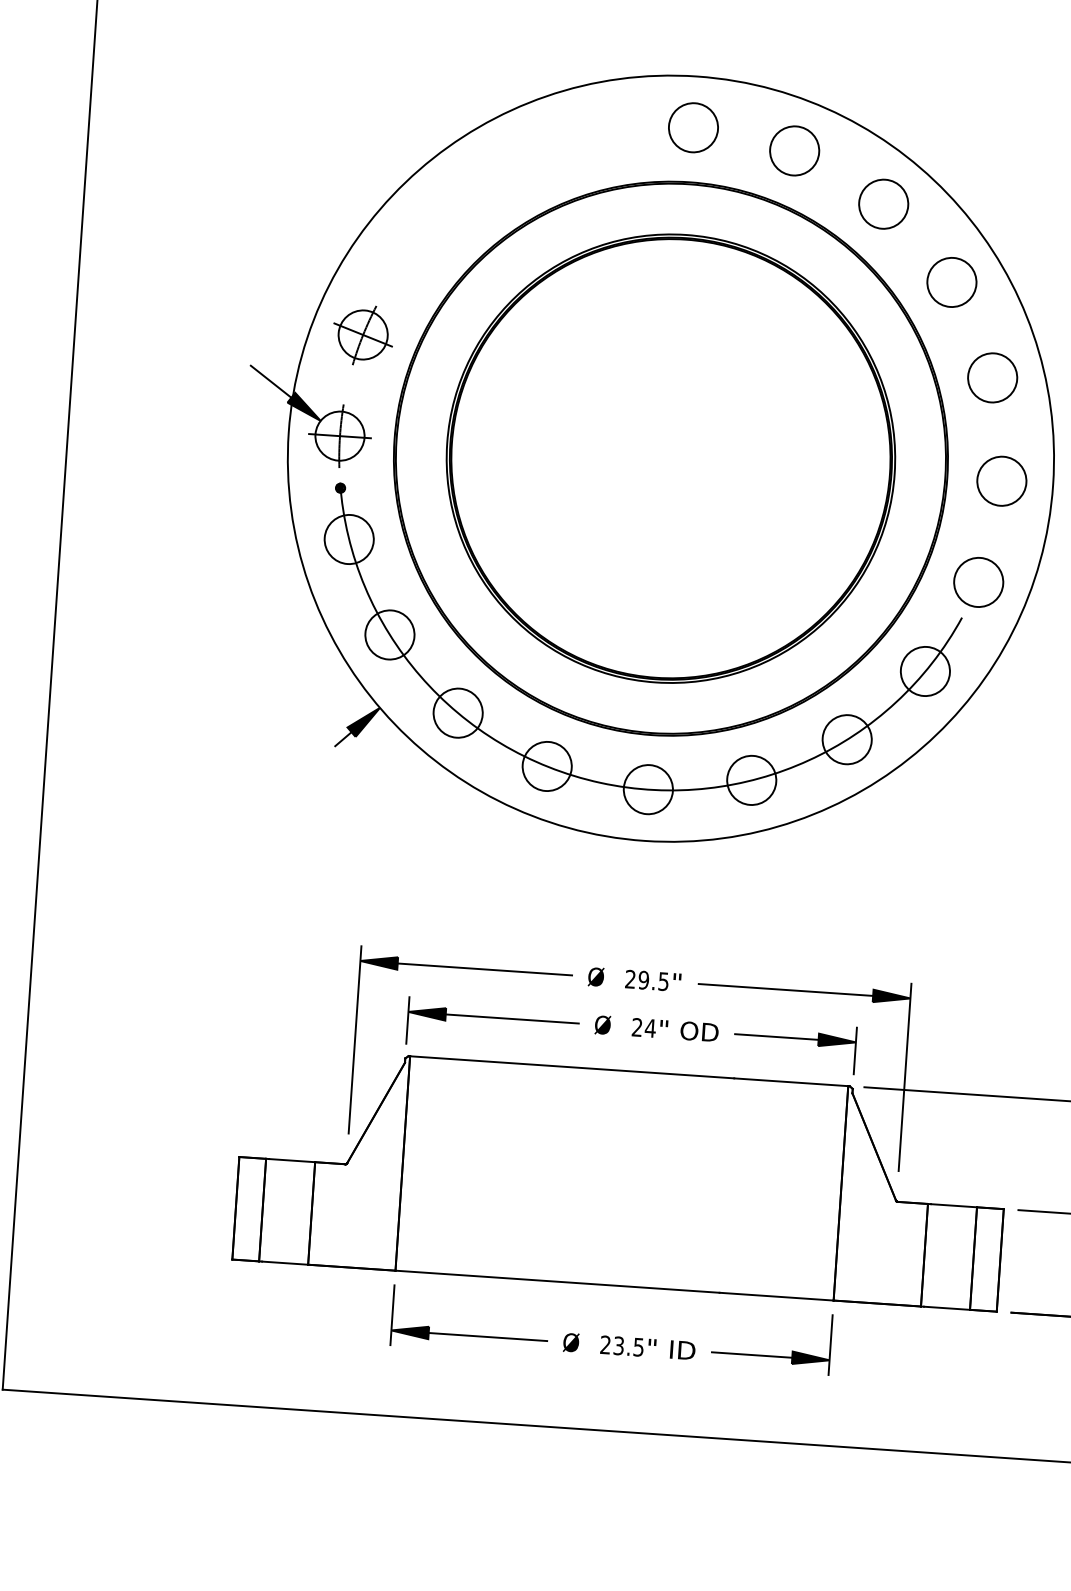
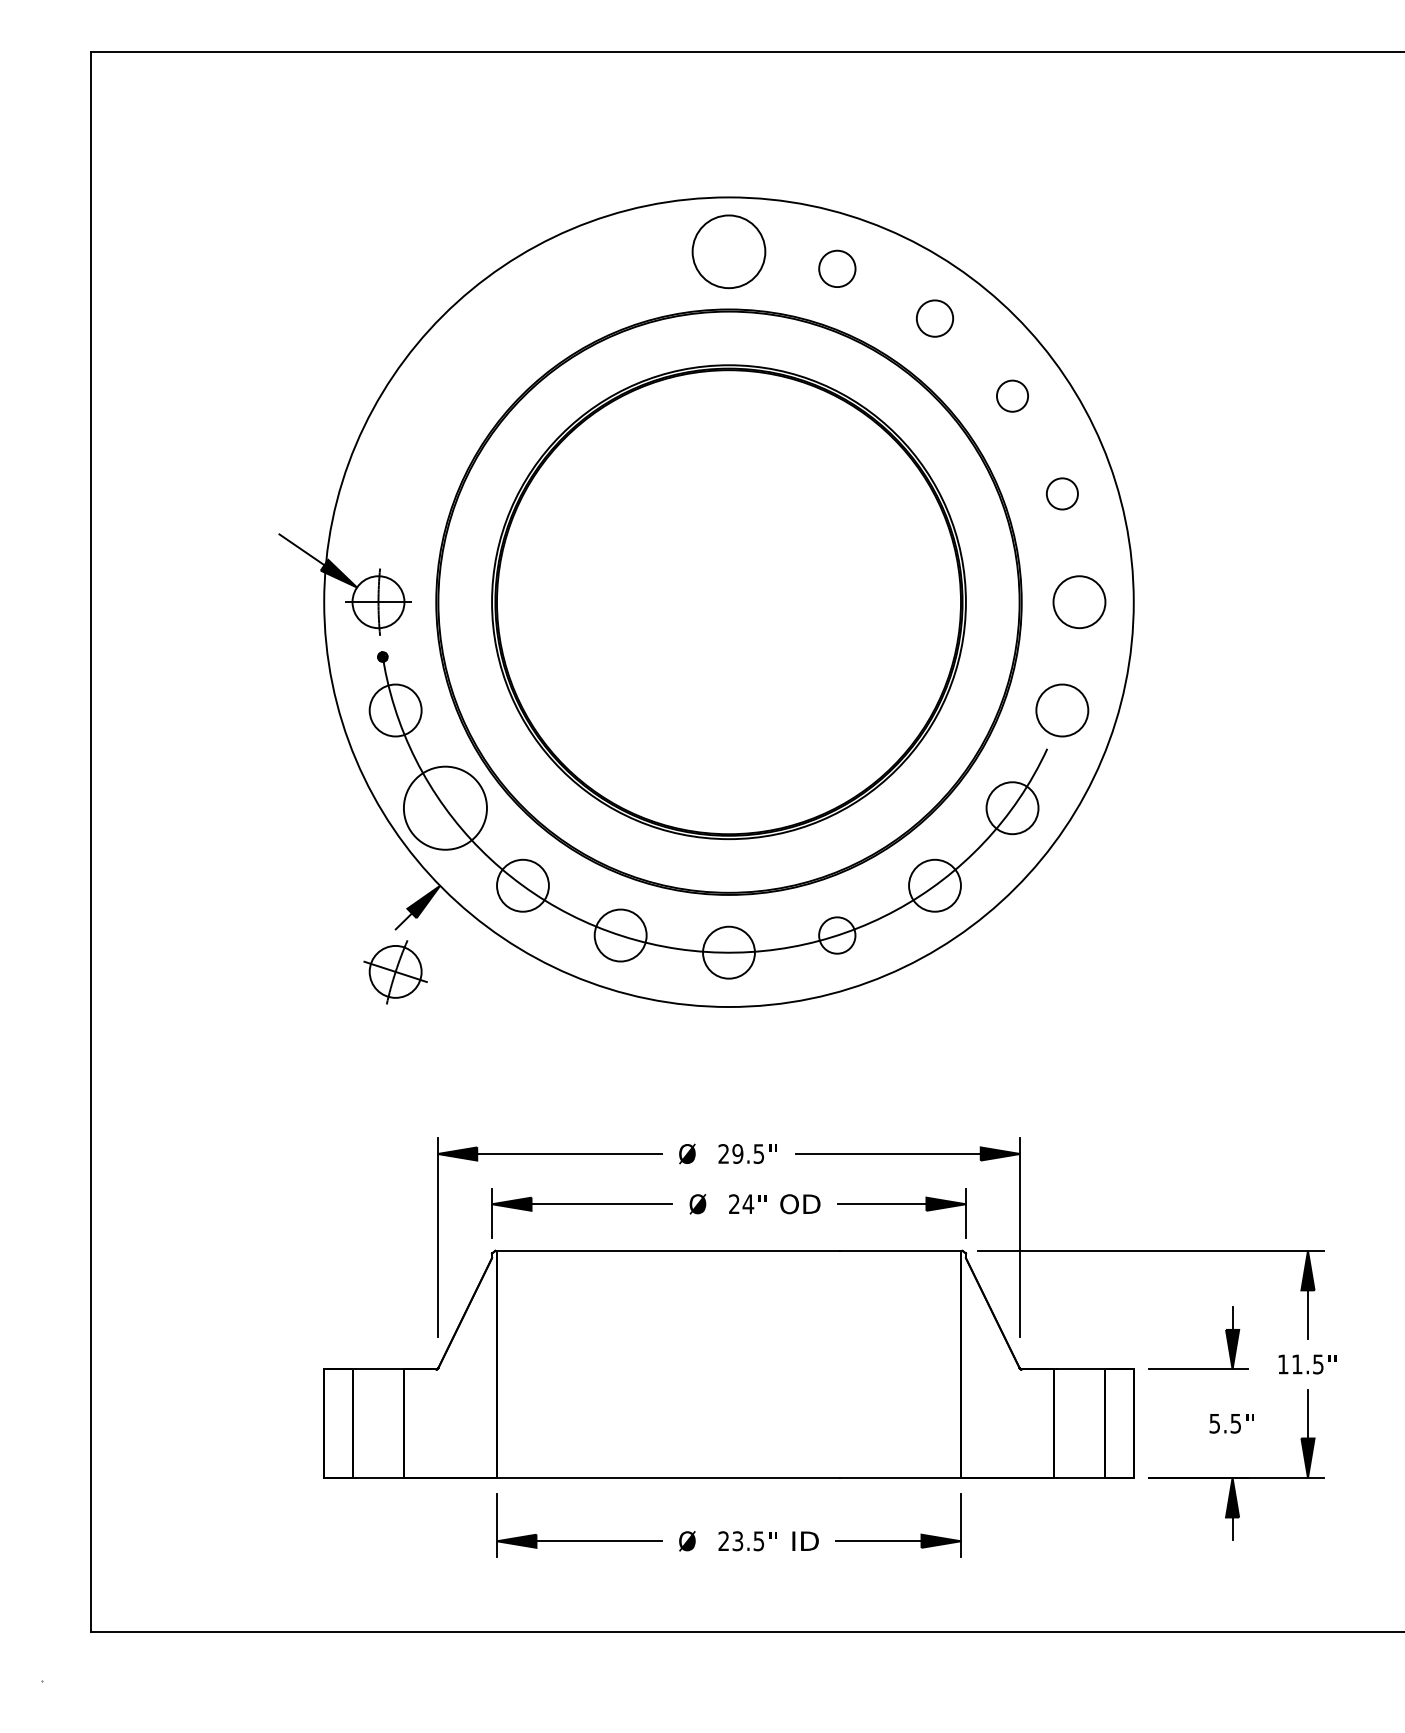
circle: (693, 127) -> (728, 251), size x1.4
circle: (794, 150) -> (837, 268), size x0.7
circle: (883, 204) -> (934, 318), size x0.7
circle: (951, 282) -> (1012, 396), size x0.6
part: (362, 335) -> (395, 972), moved
circle: (992, 377) -> (1062, 493), size x0.6
circle: (389, 635) -> (445, 808), size x1.6
circle: (751, 780) -> (837, 935), size x0.7

